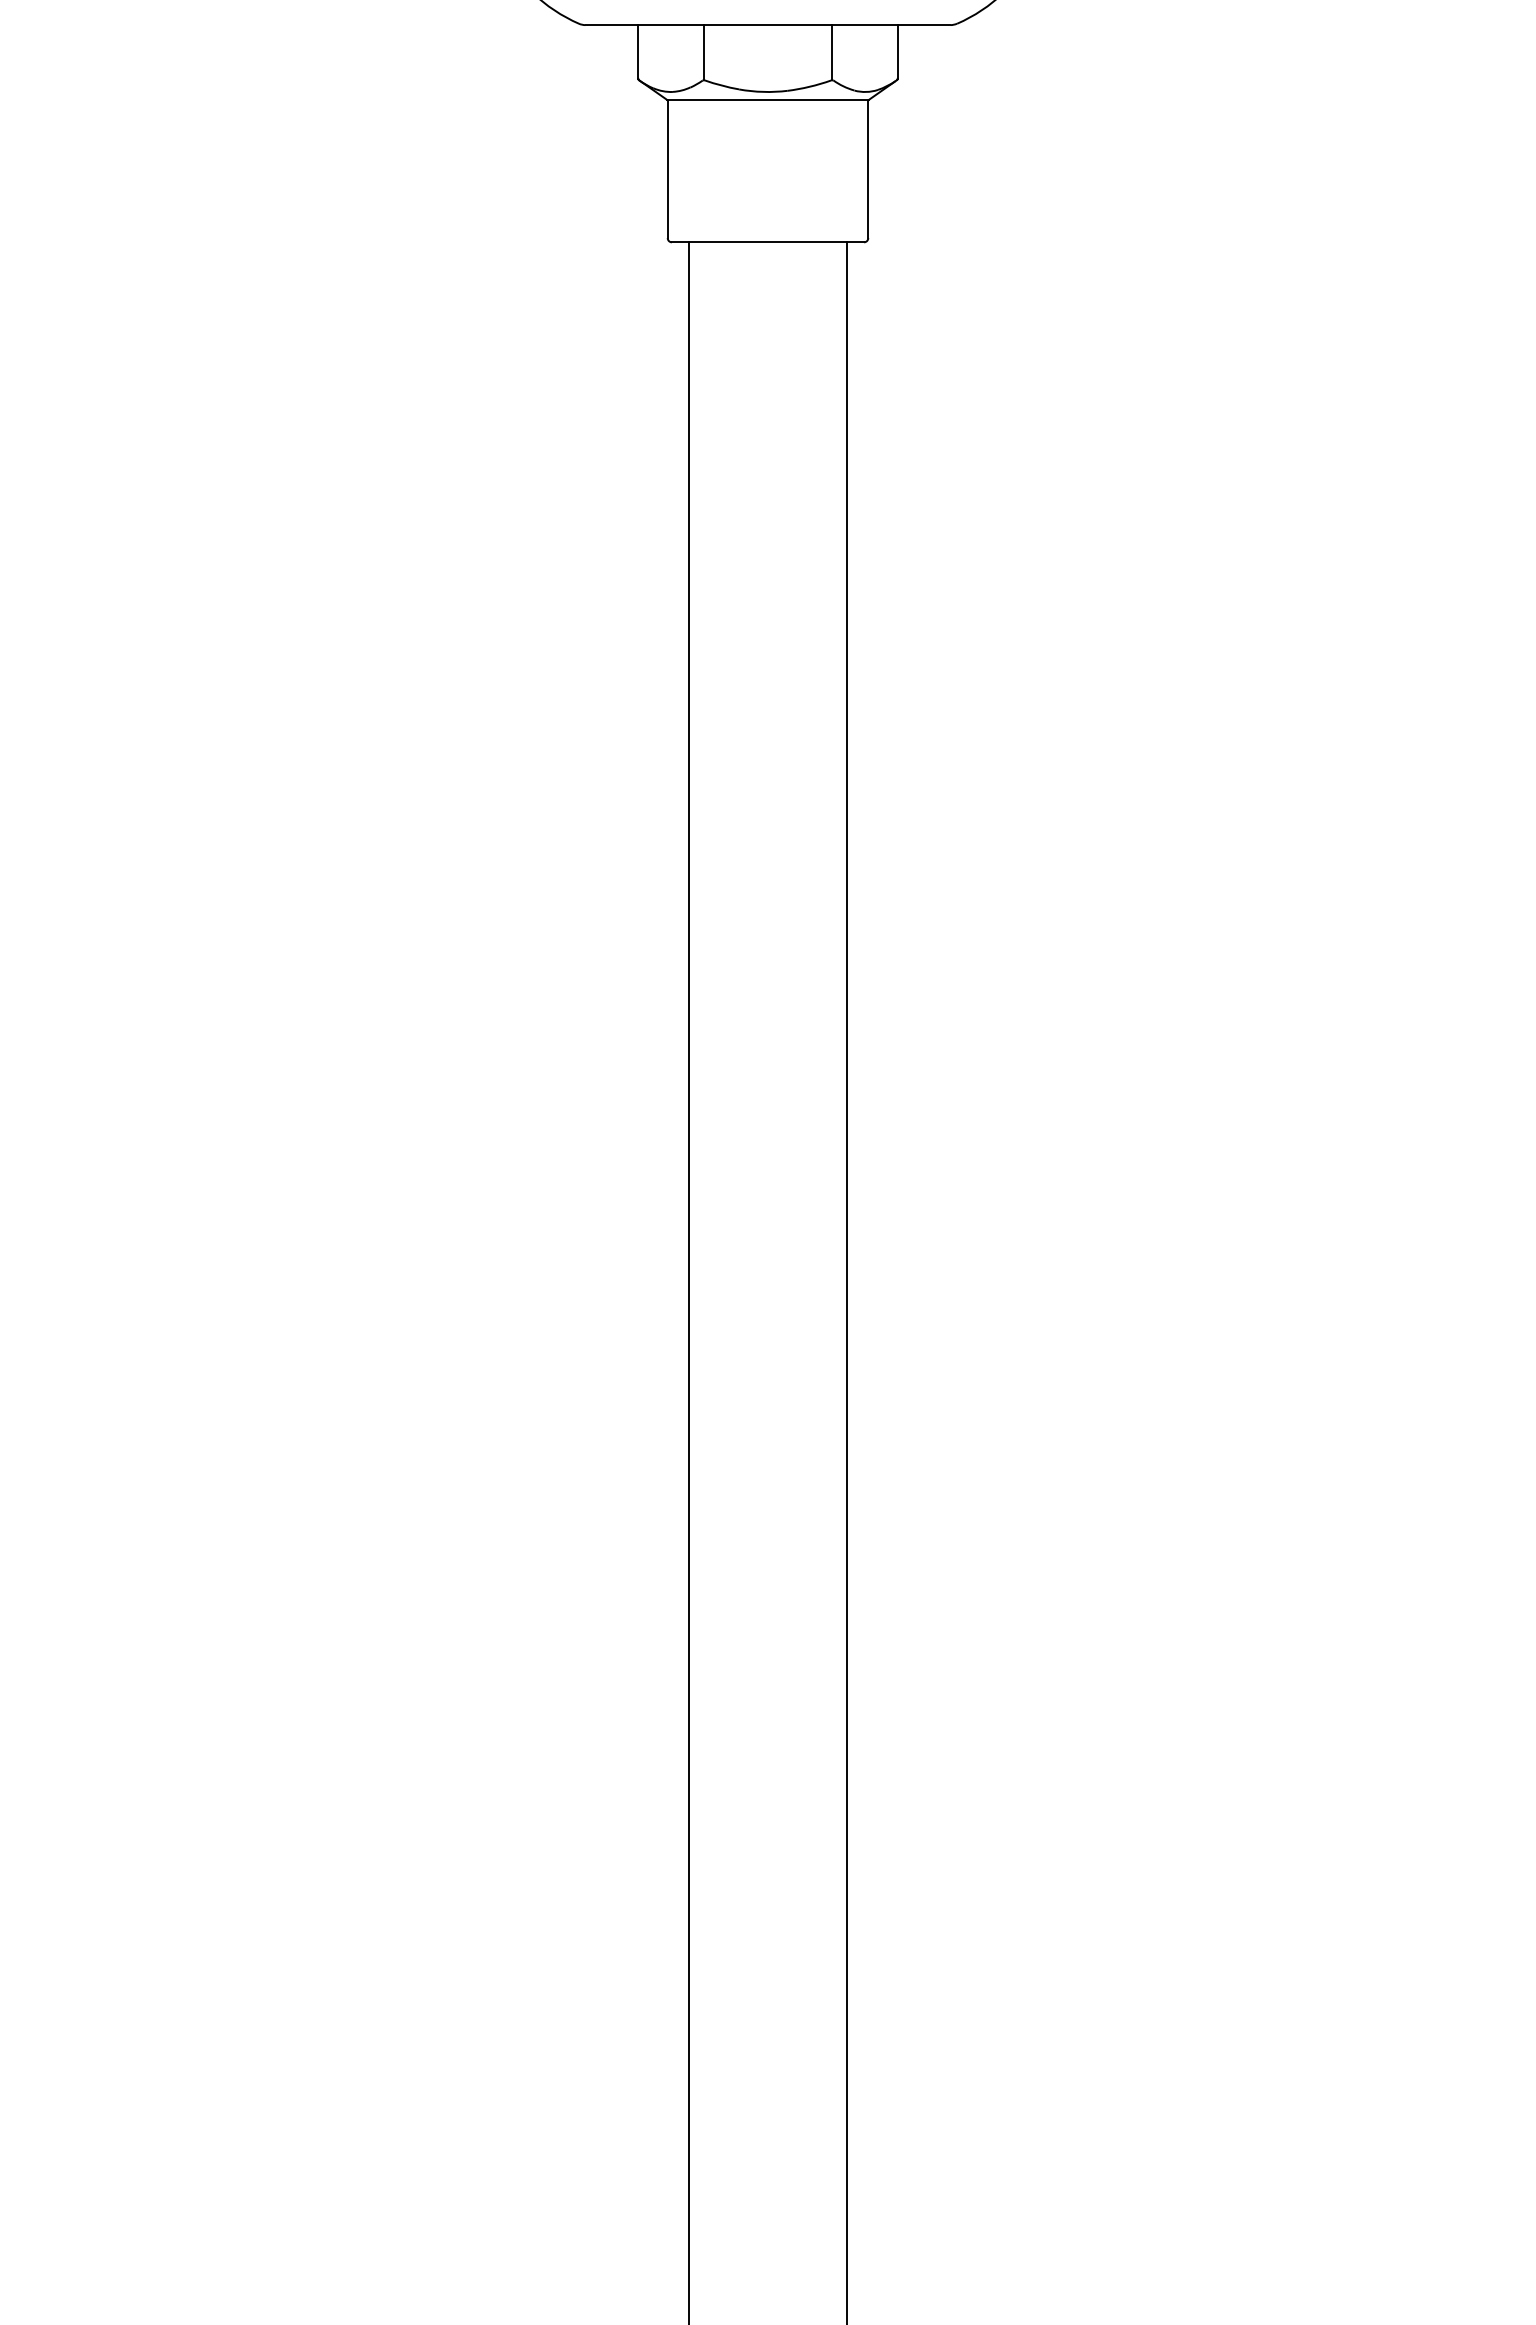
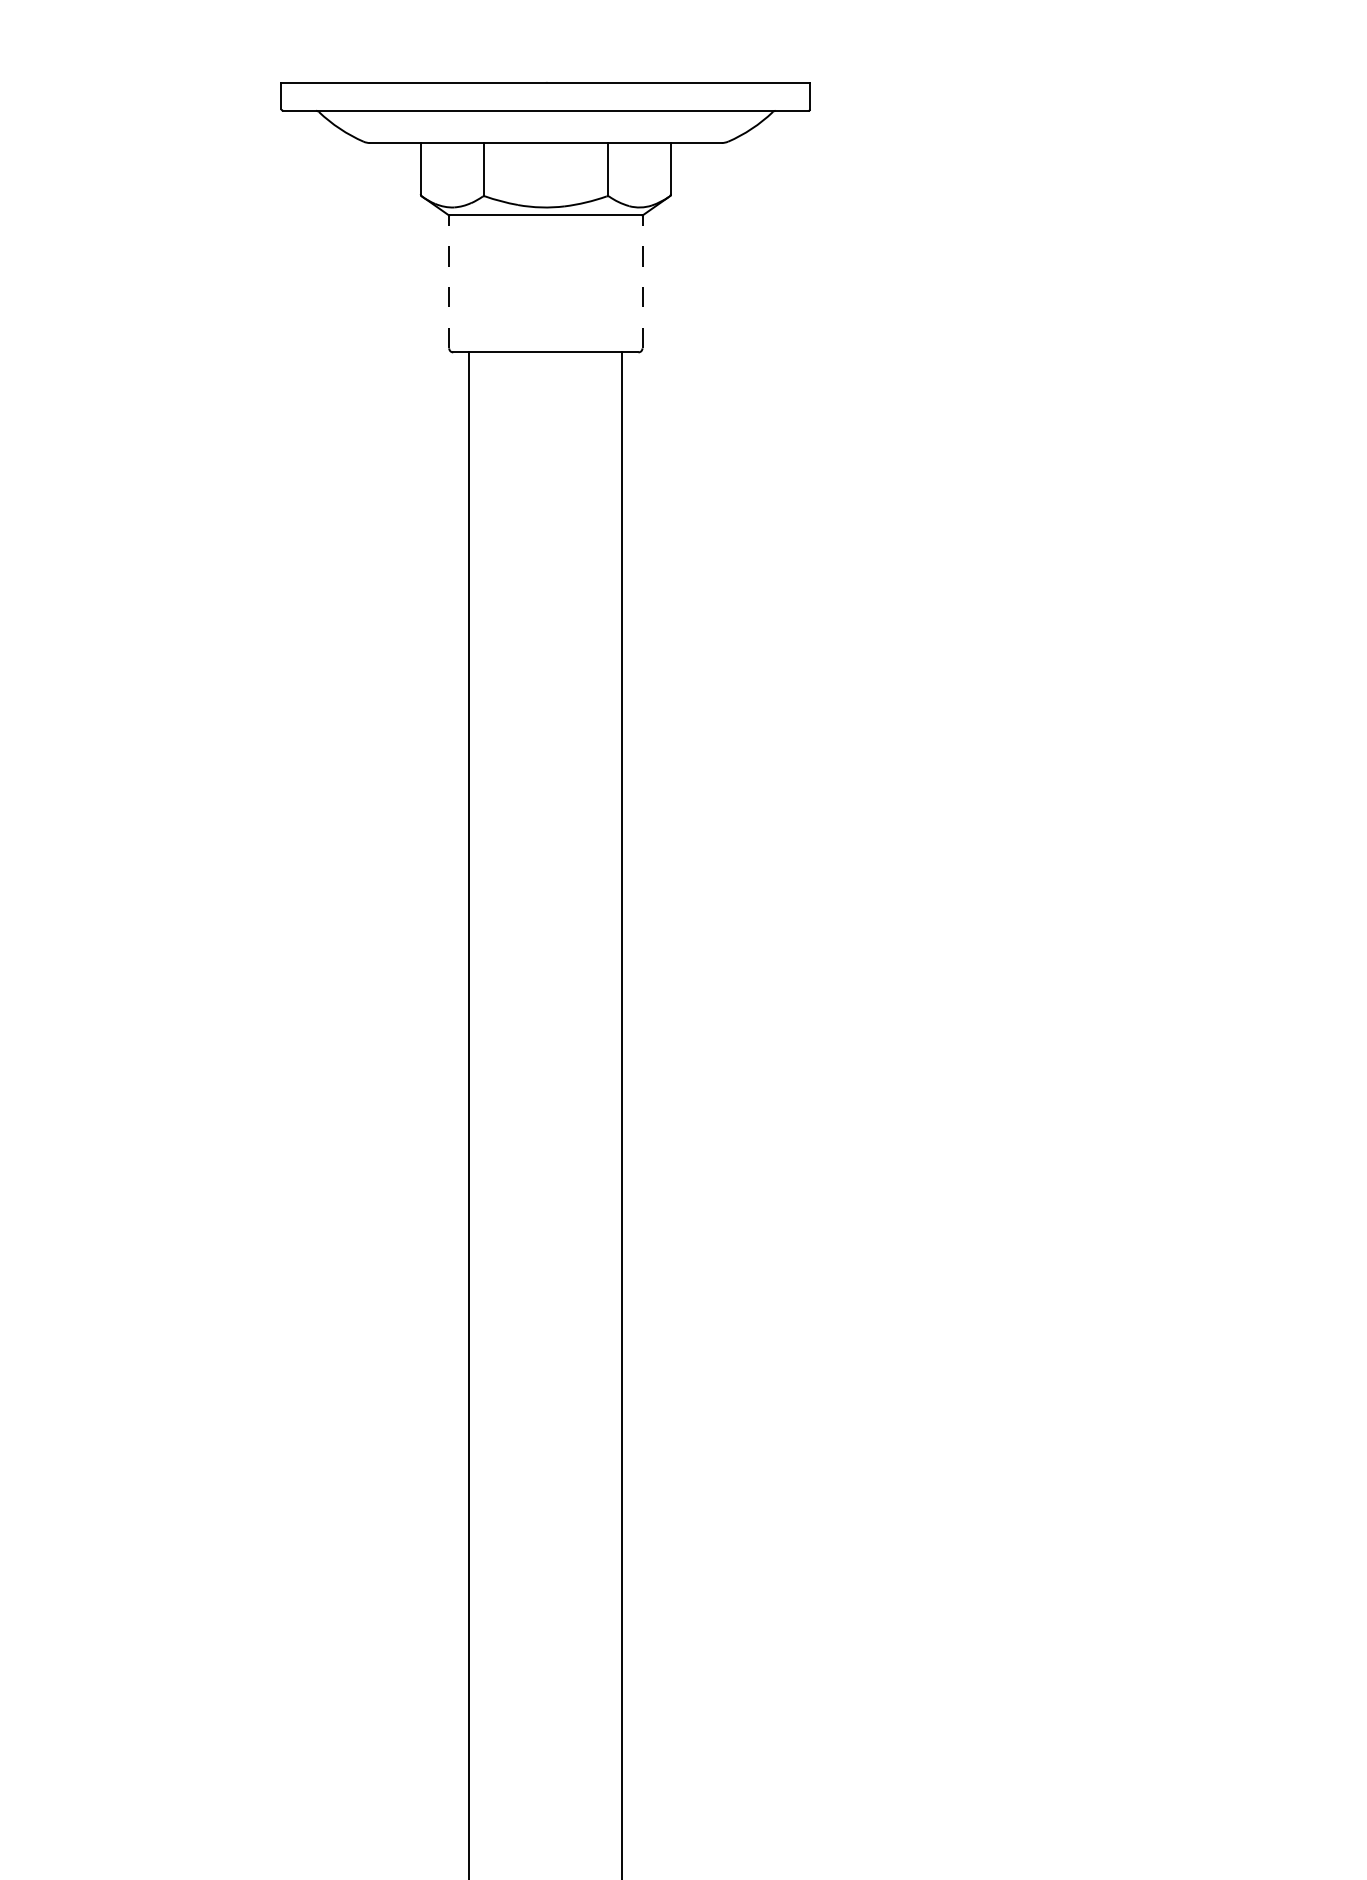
line: (667, 169) -> (448, 282), solid -> dashed
line: (868, 169) -> (642, 282), solid -> dashed

